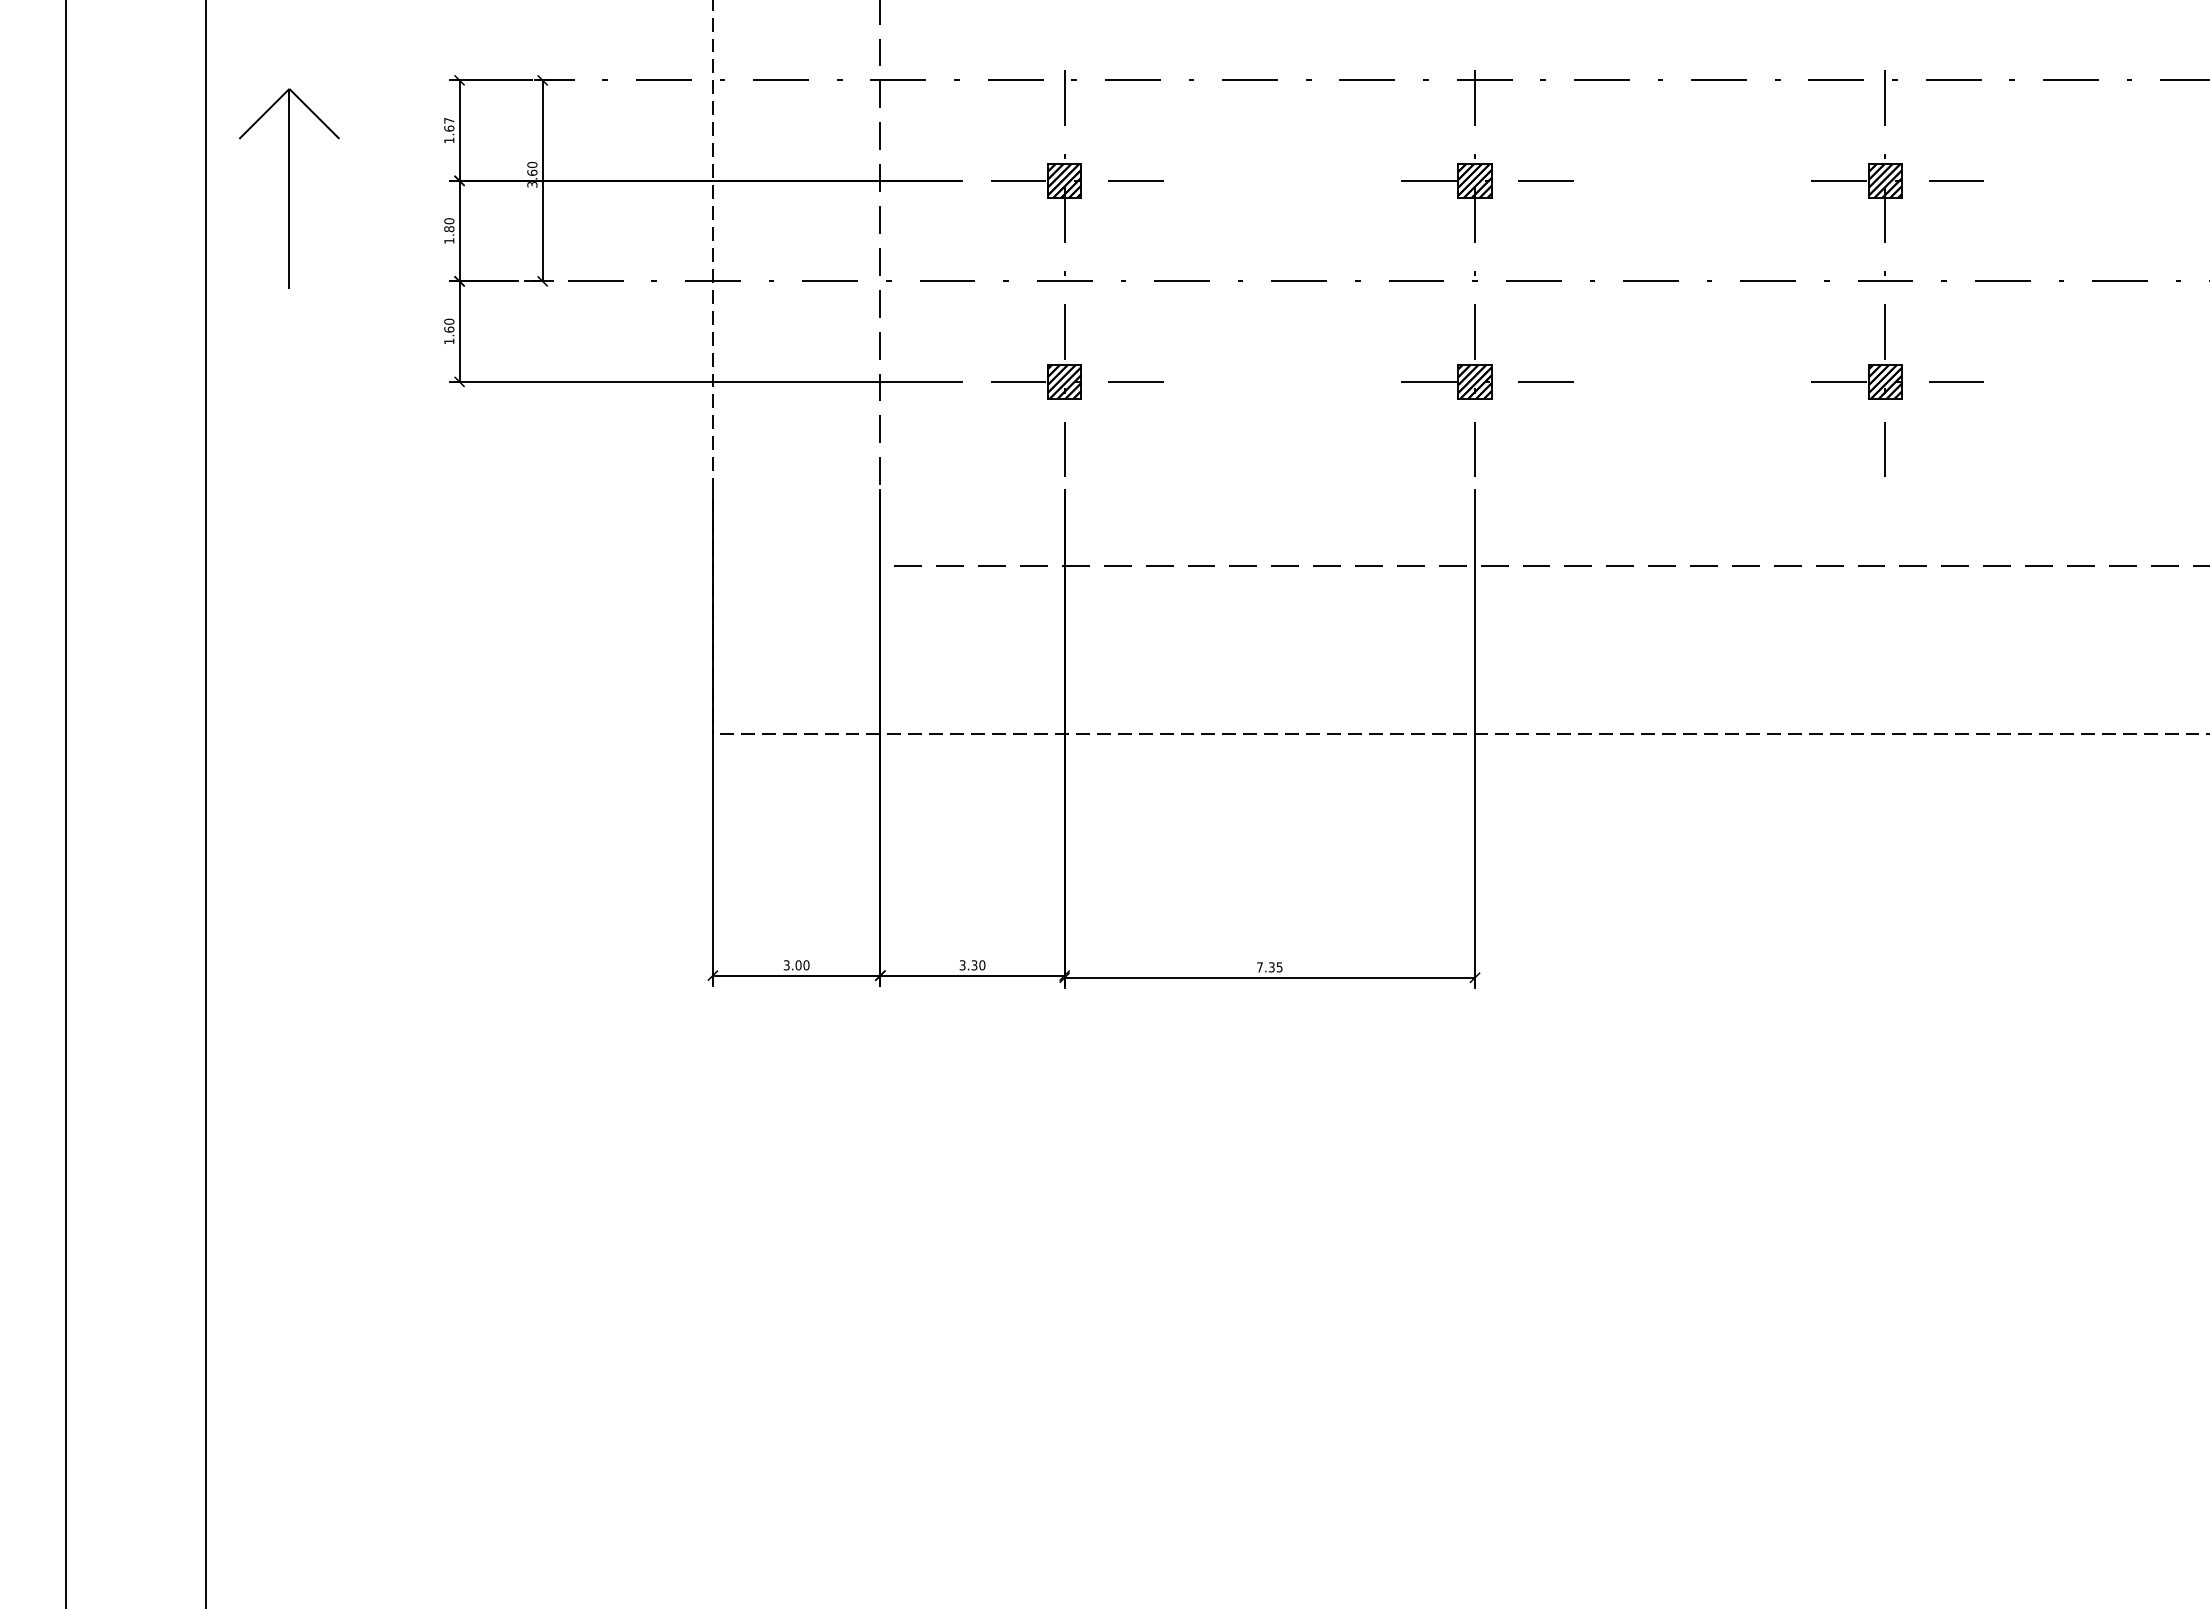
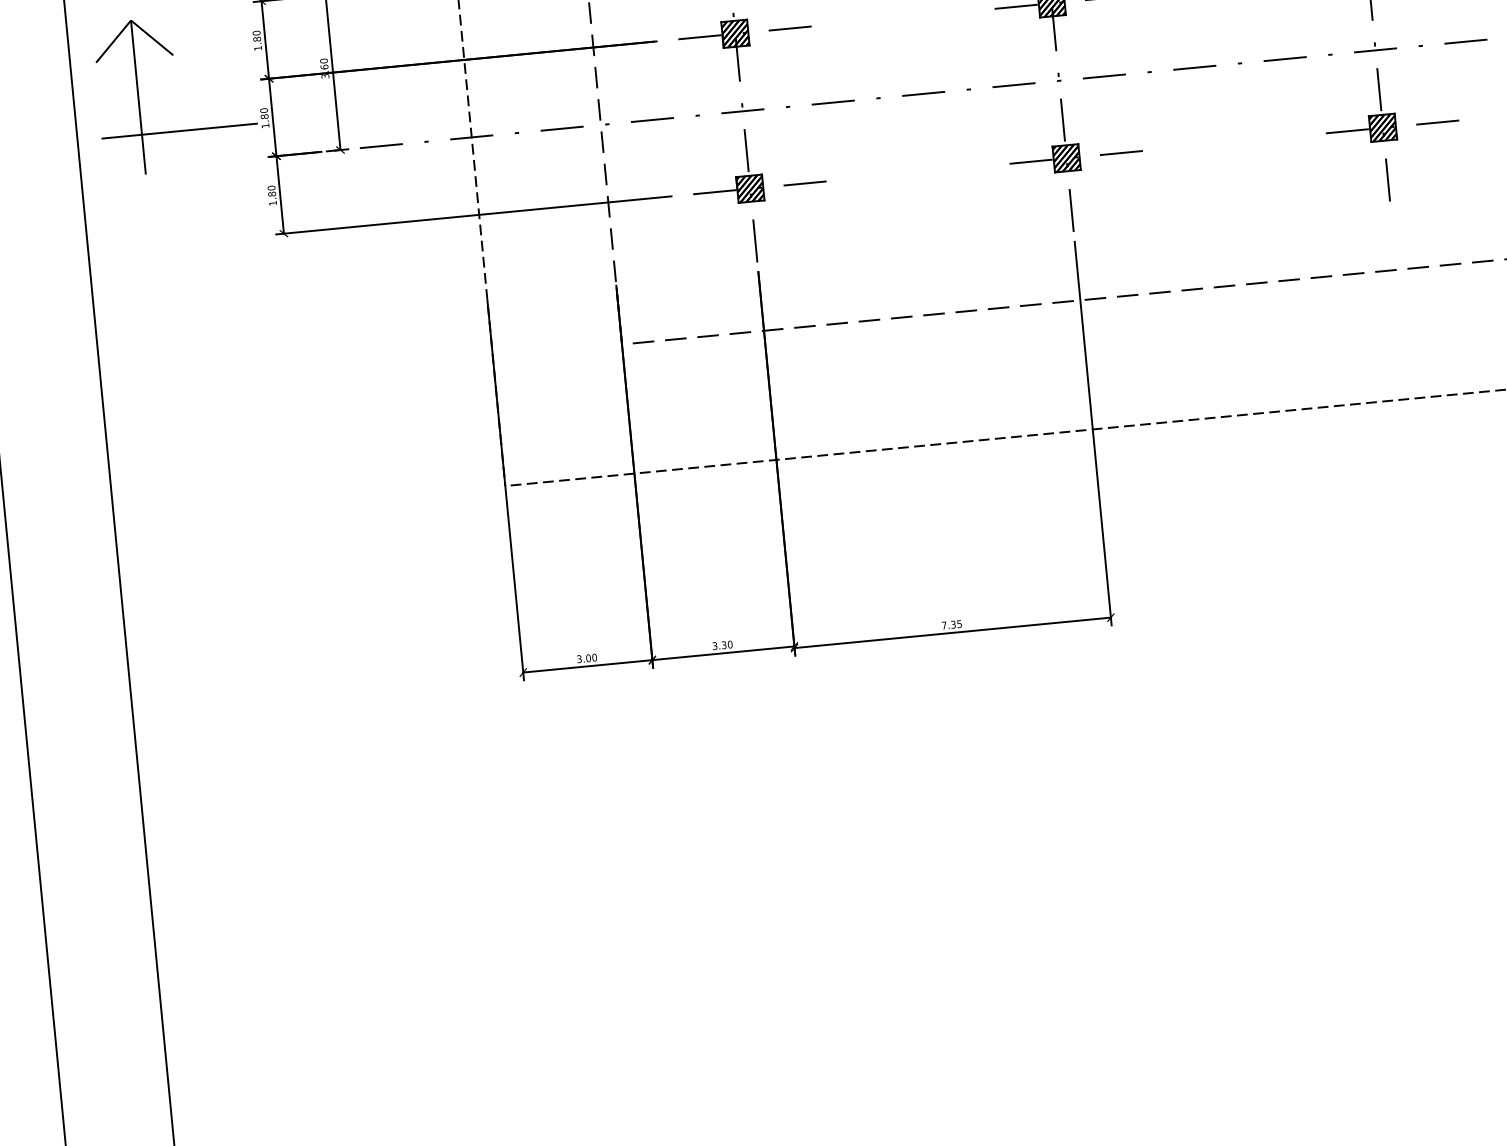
text: (449, 124) -> (257, 36), 1.67 -> 1.80
line: (337, 237) -> (179, 131), added
text: (449, 329) -> (272, 194), 1.60 -> 1.80

